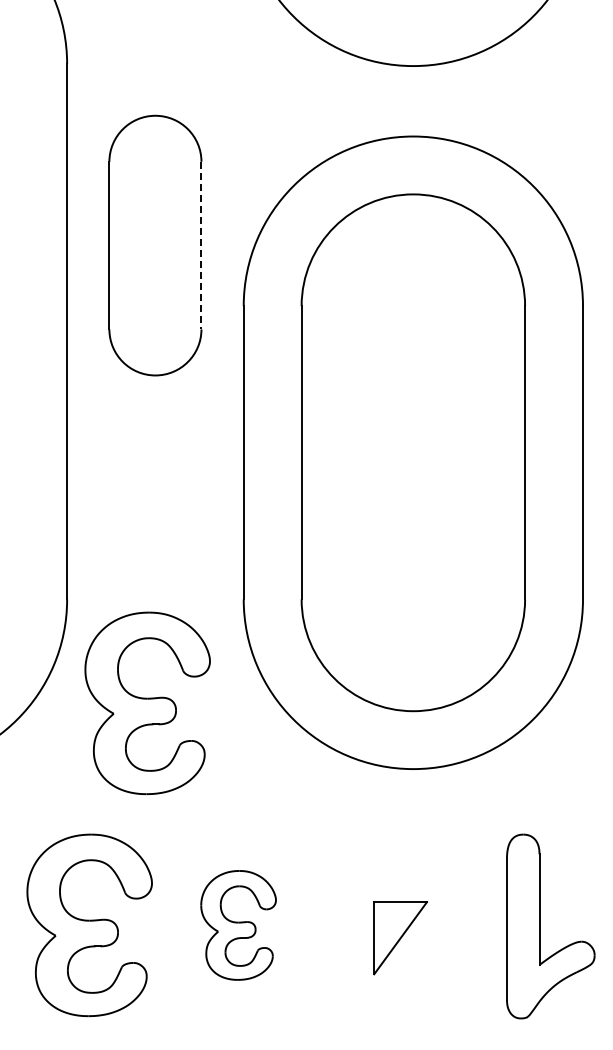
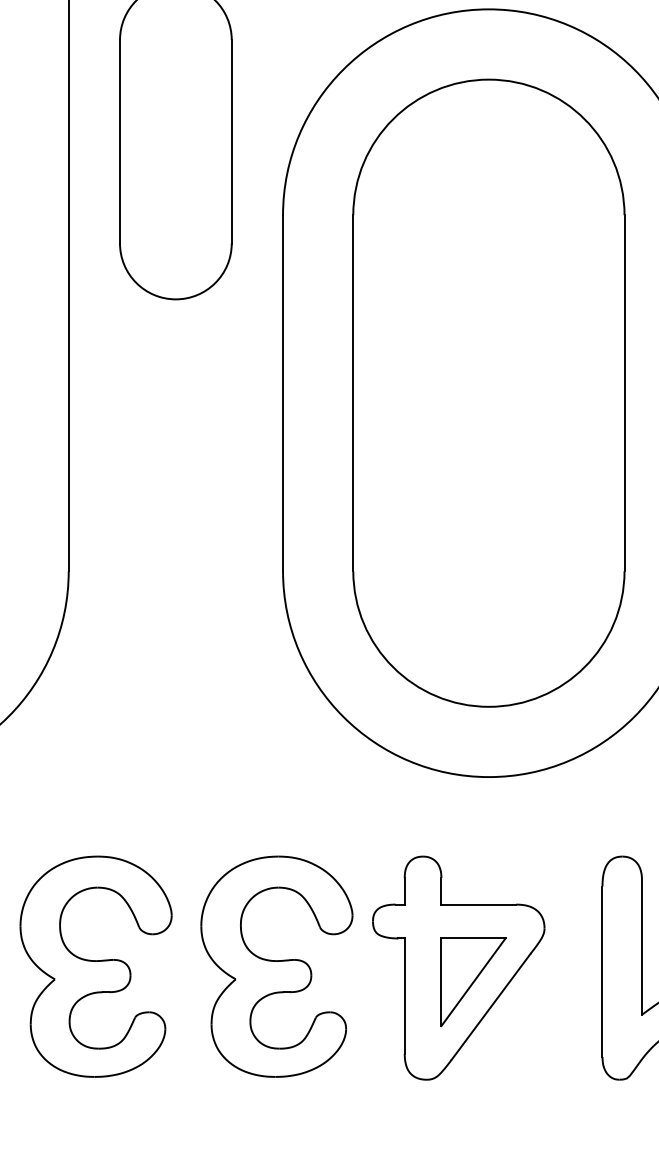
line: (201, 245) -> (231, 141), dashed -> solid
part: (147, 703) -> (166, 697), removed
part: (238, 925) -> (276, 966), size x1.67
part: (388, 926) -> (458, 968), added

